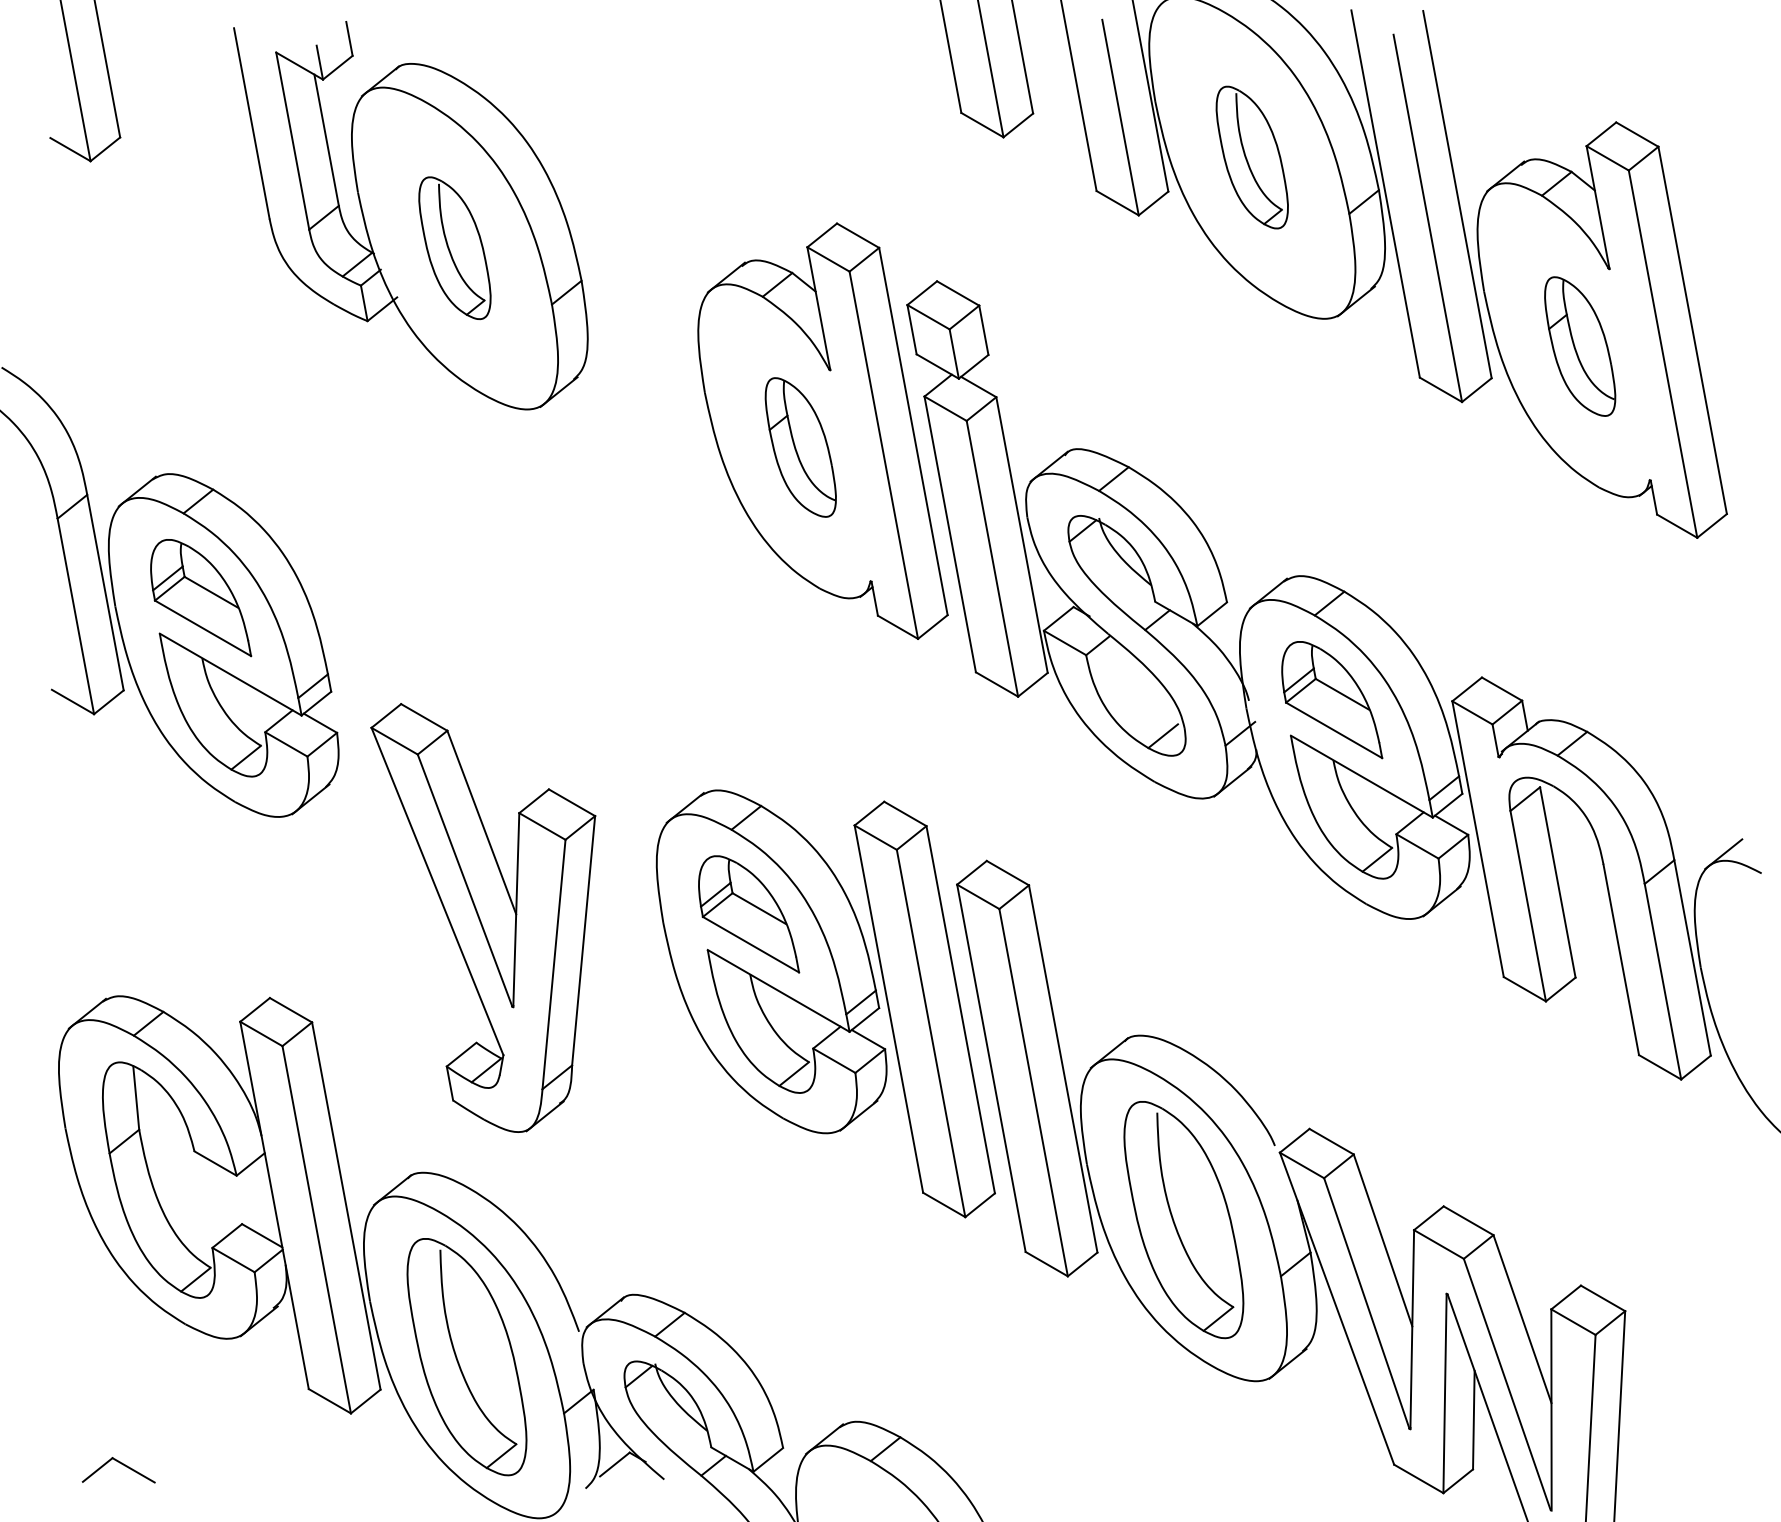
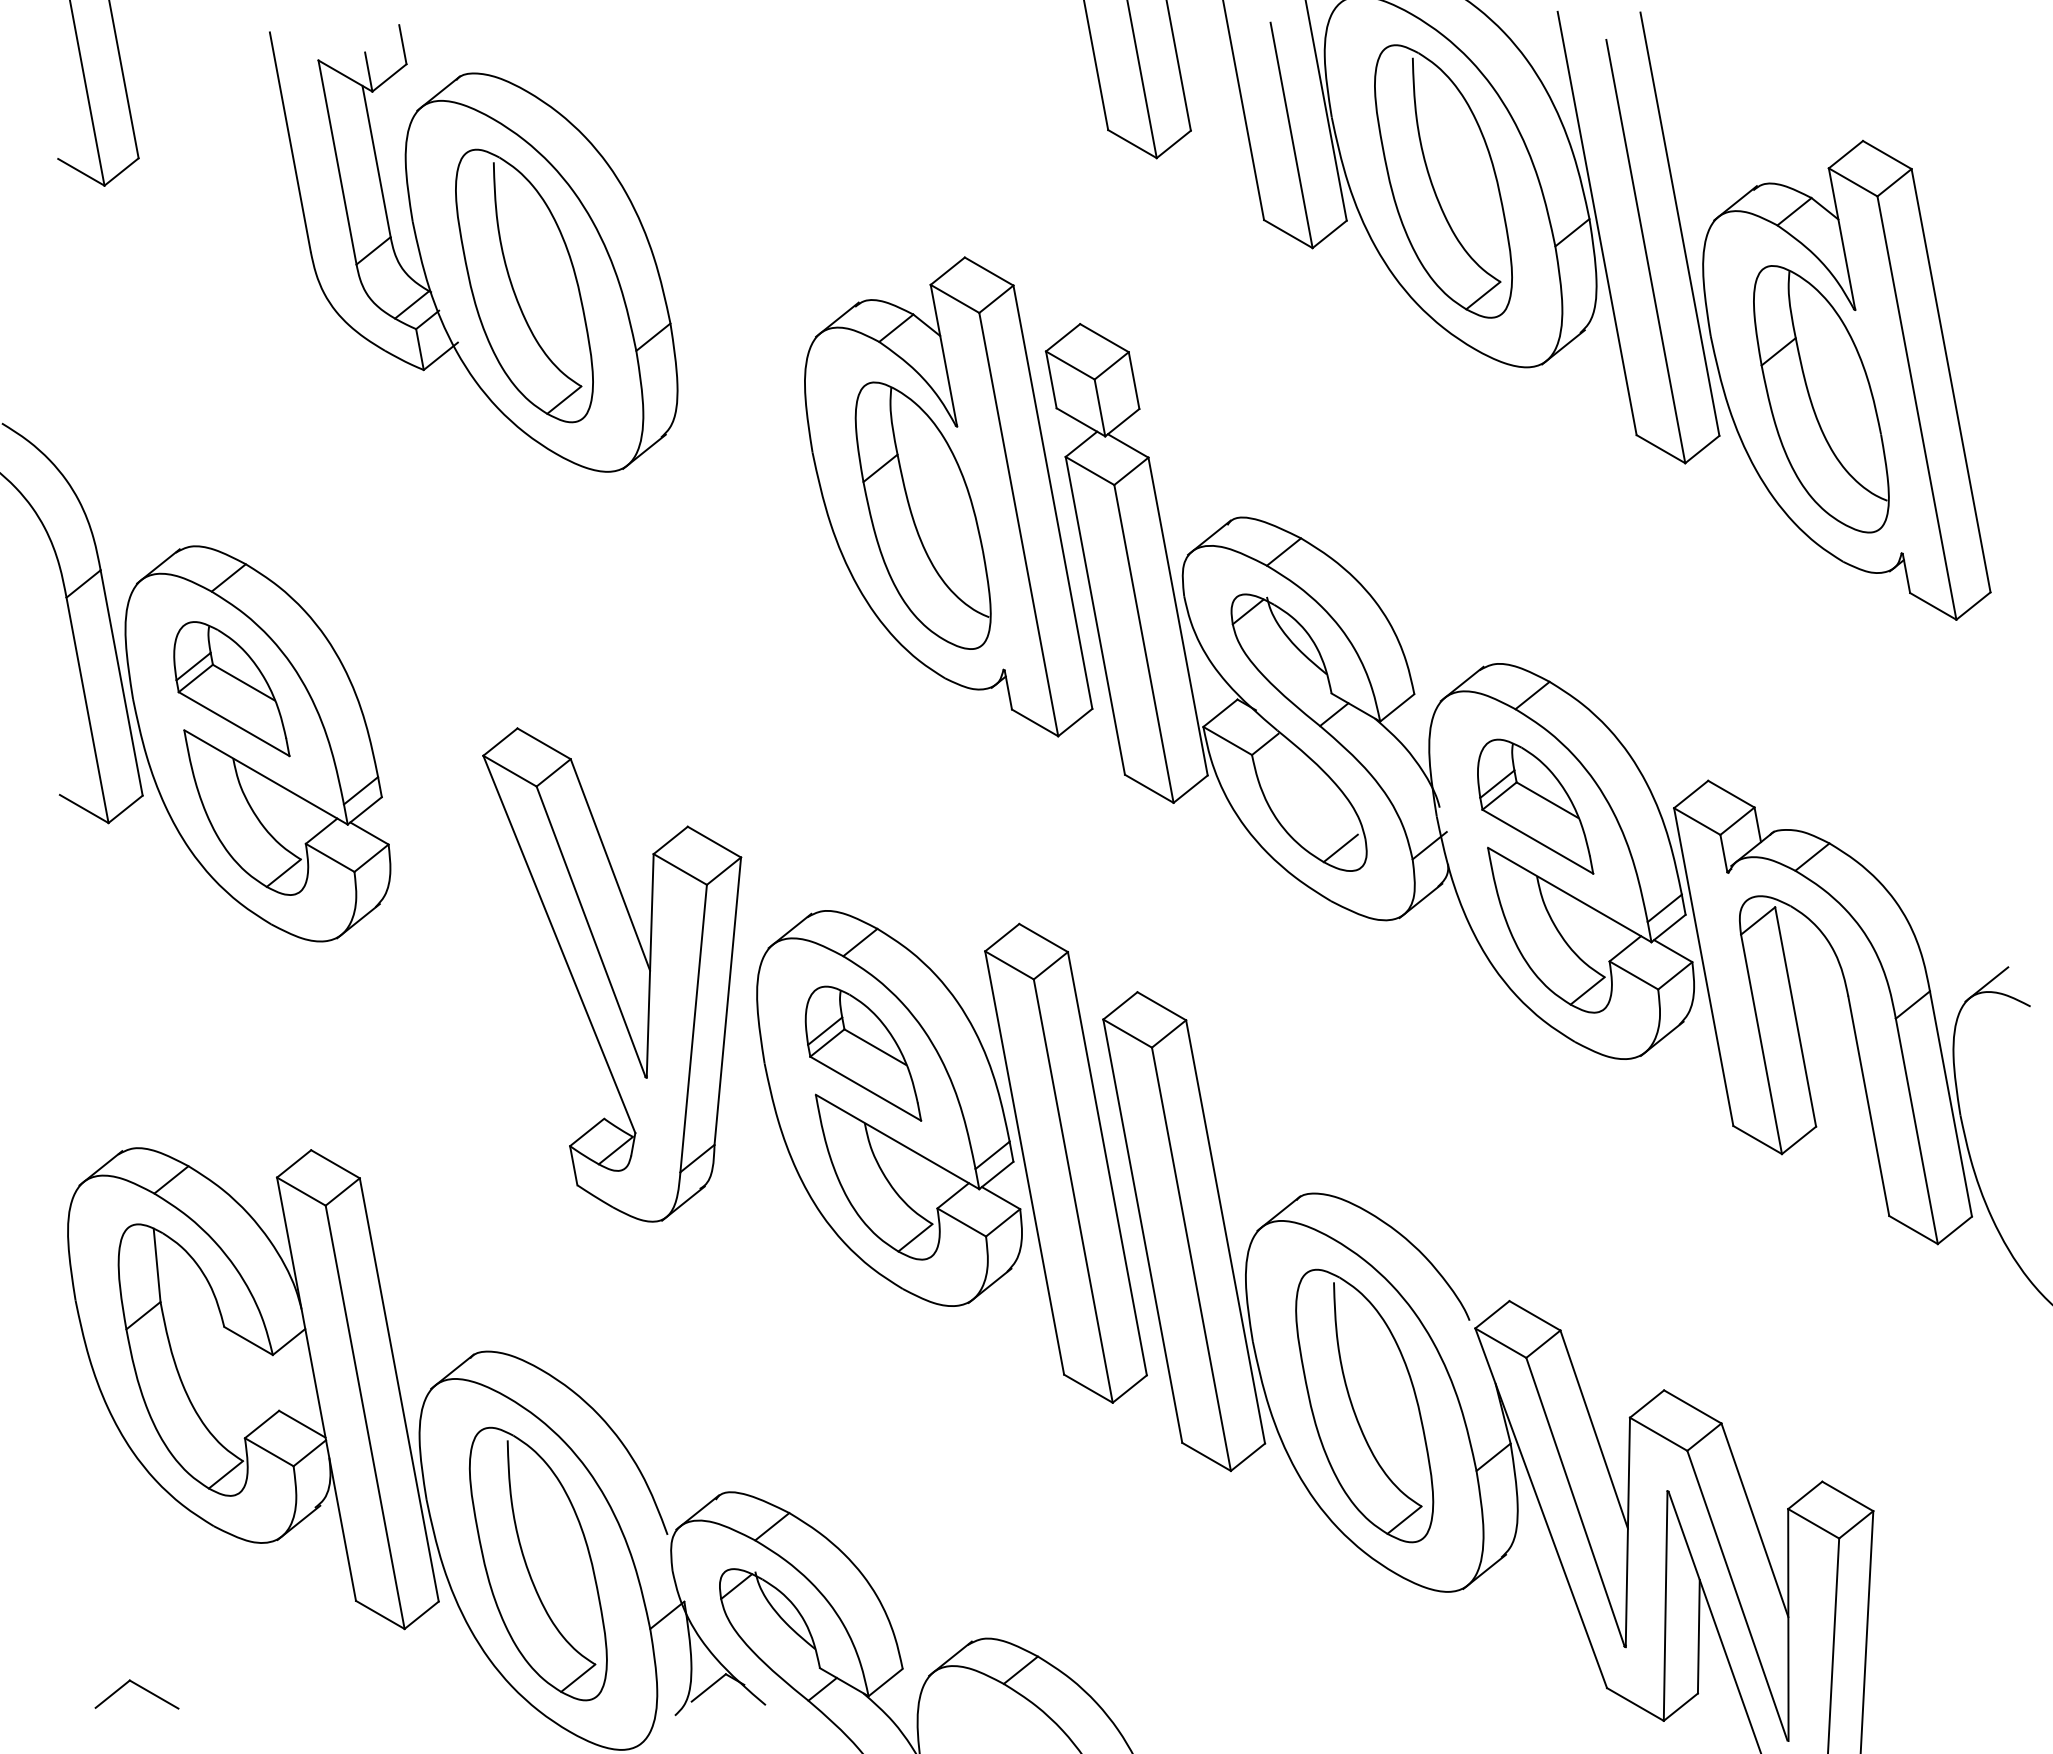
part: (1252, 157) -> (1443, 181), size x1.67
part: (454, 247) -> (524, 285), size x1.67
part: (1580, 346) -> (1821, 399), size x1.67
part: (800, 447) -> (922, 515), size x1.67
part: (483, 917) -> (612, 974), moved

